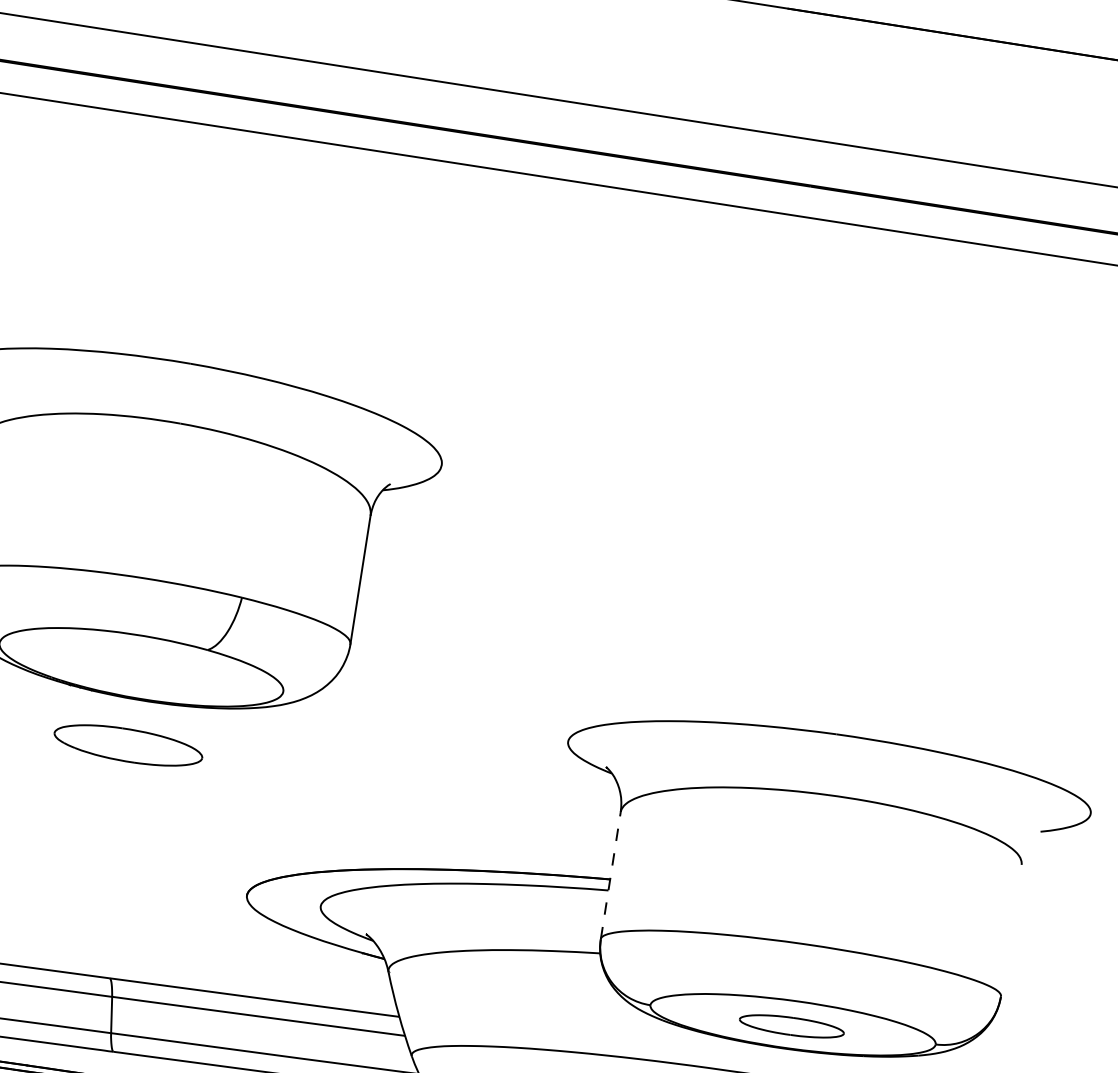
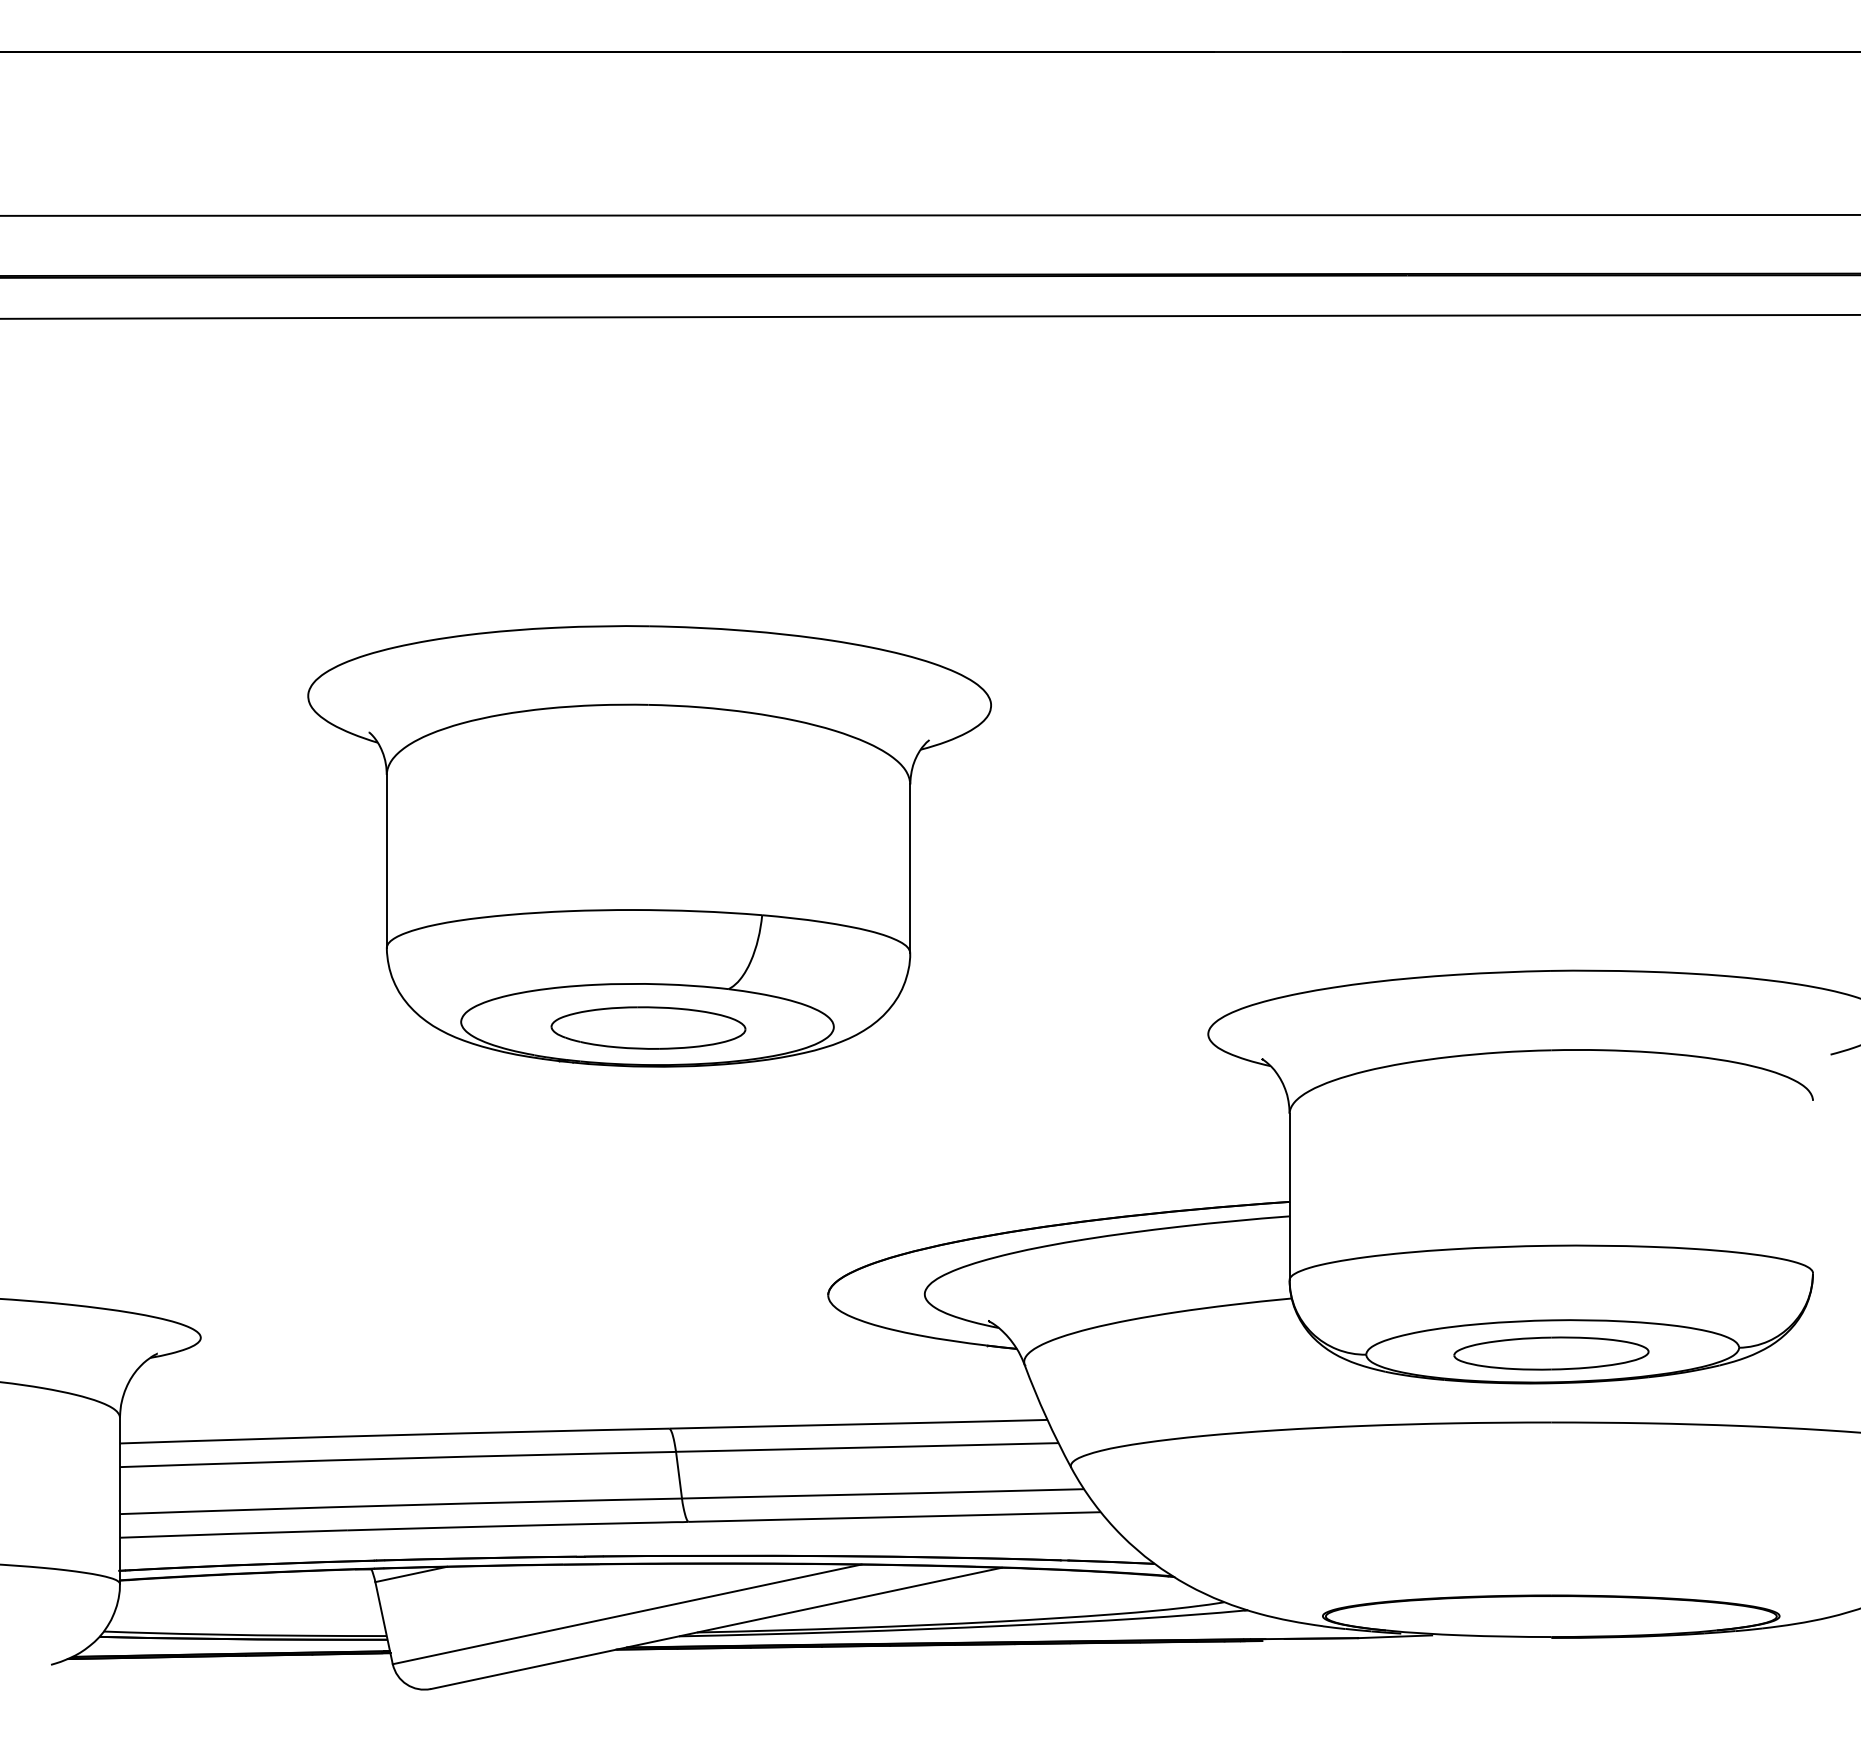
part: (128, 745) -> (648, 1027), moved
line: (610, 875) -> (1289, 1196), dashed -> solid
part: (791, 1026) -> (1551, 1353), size x1.43

